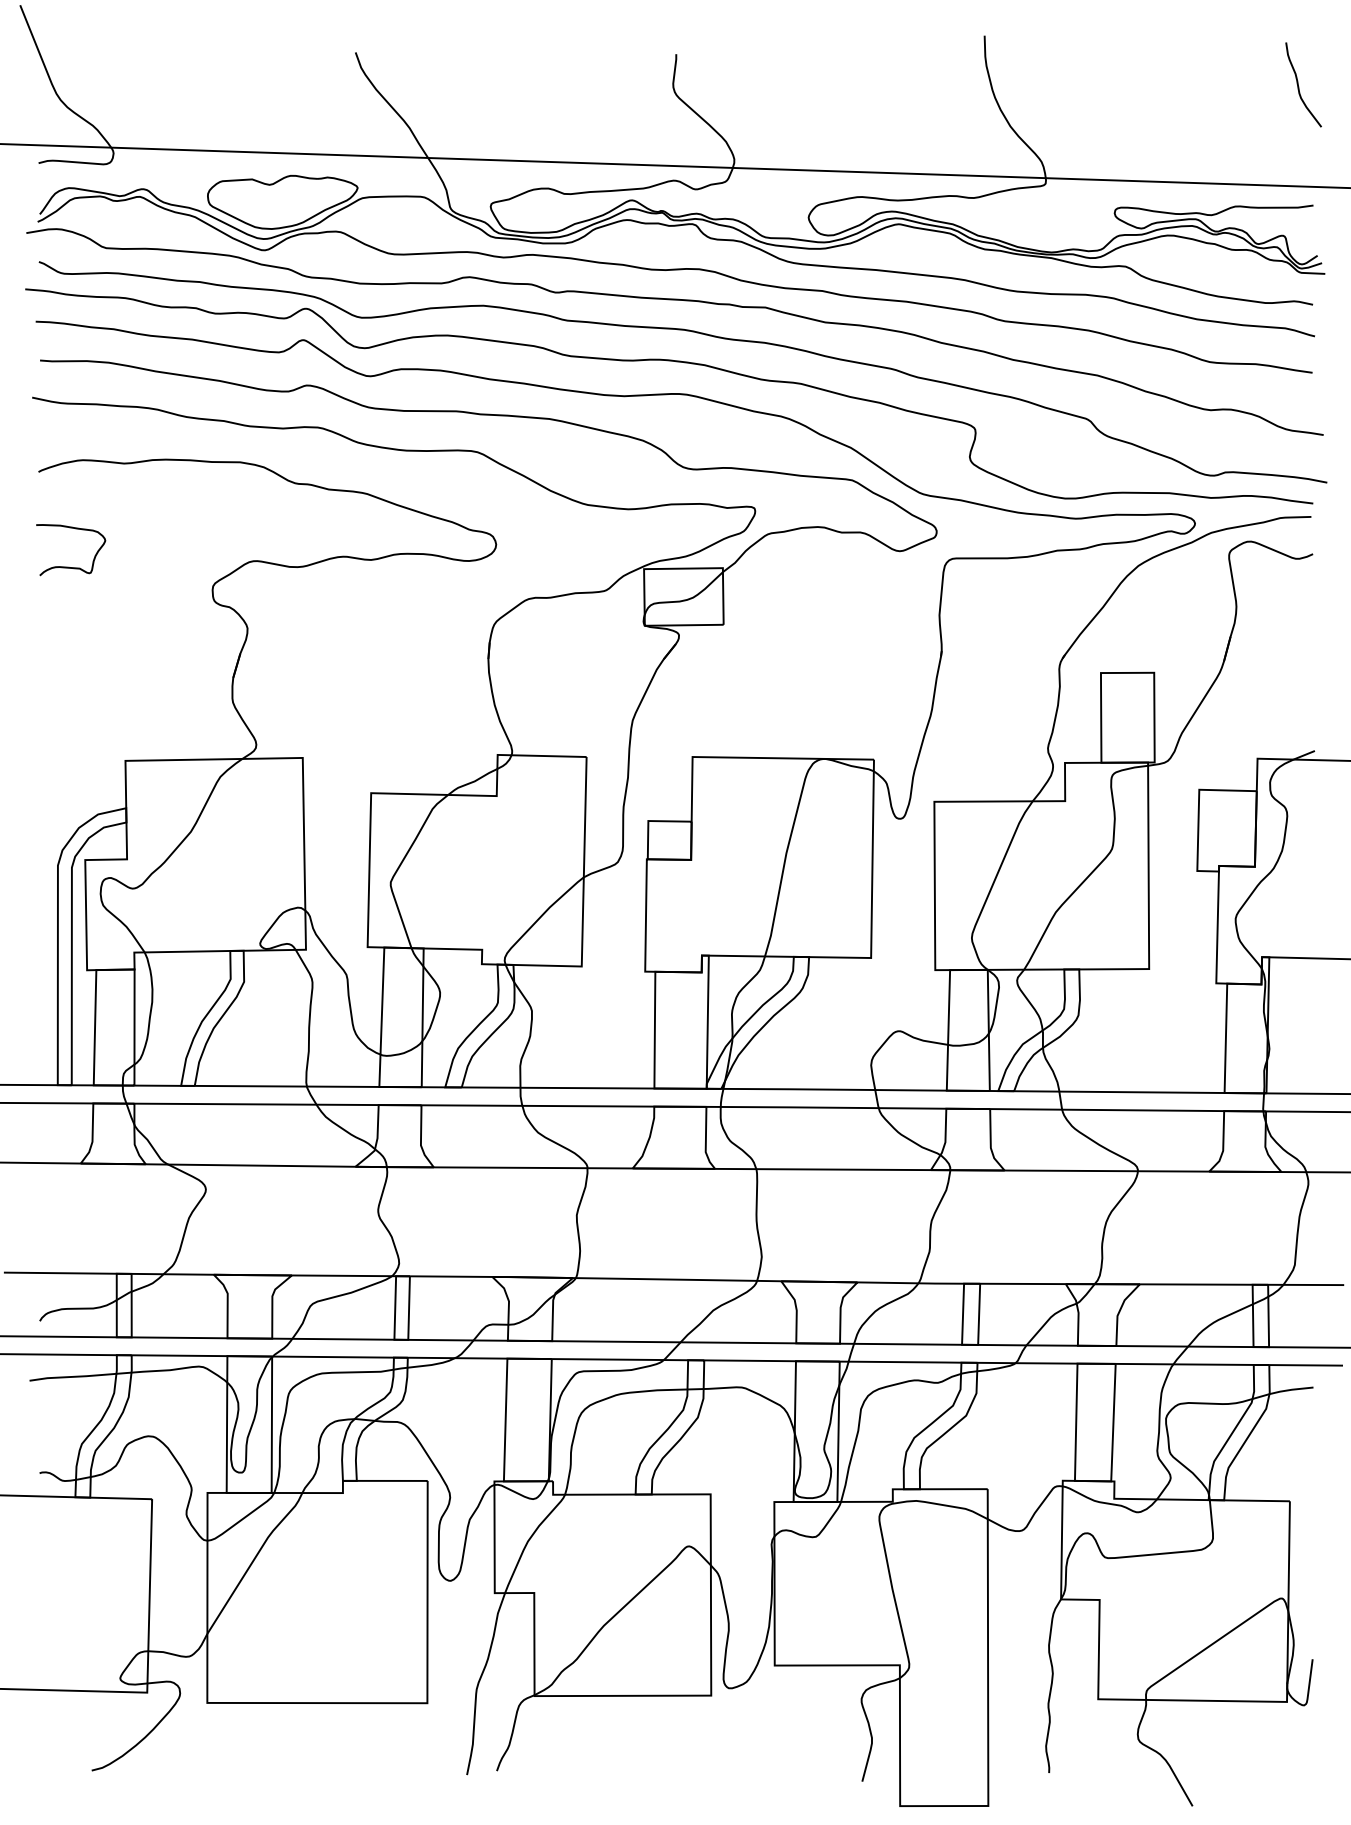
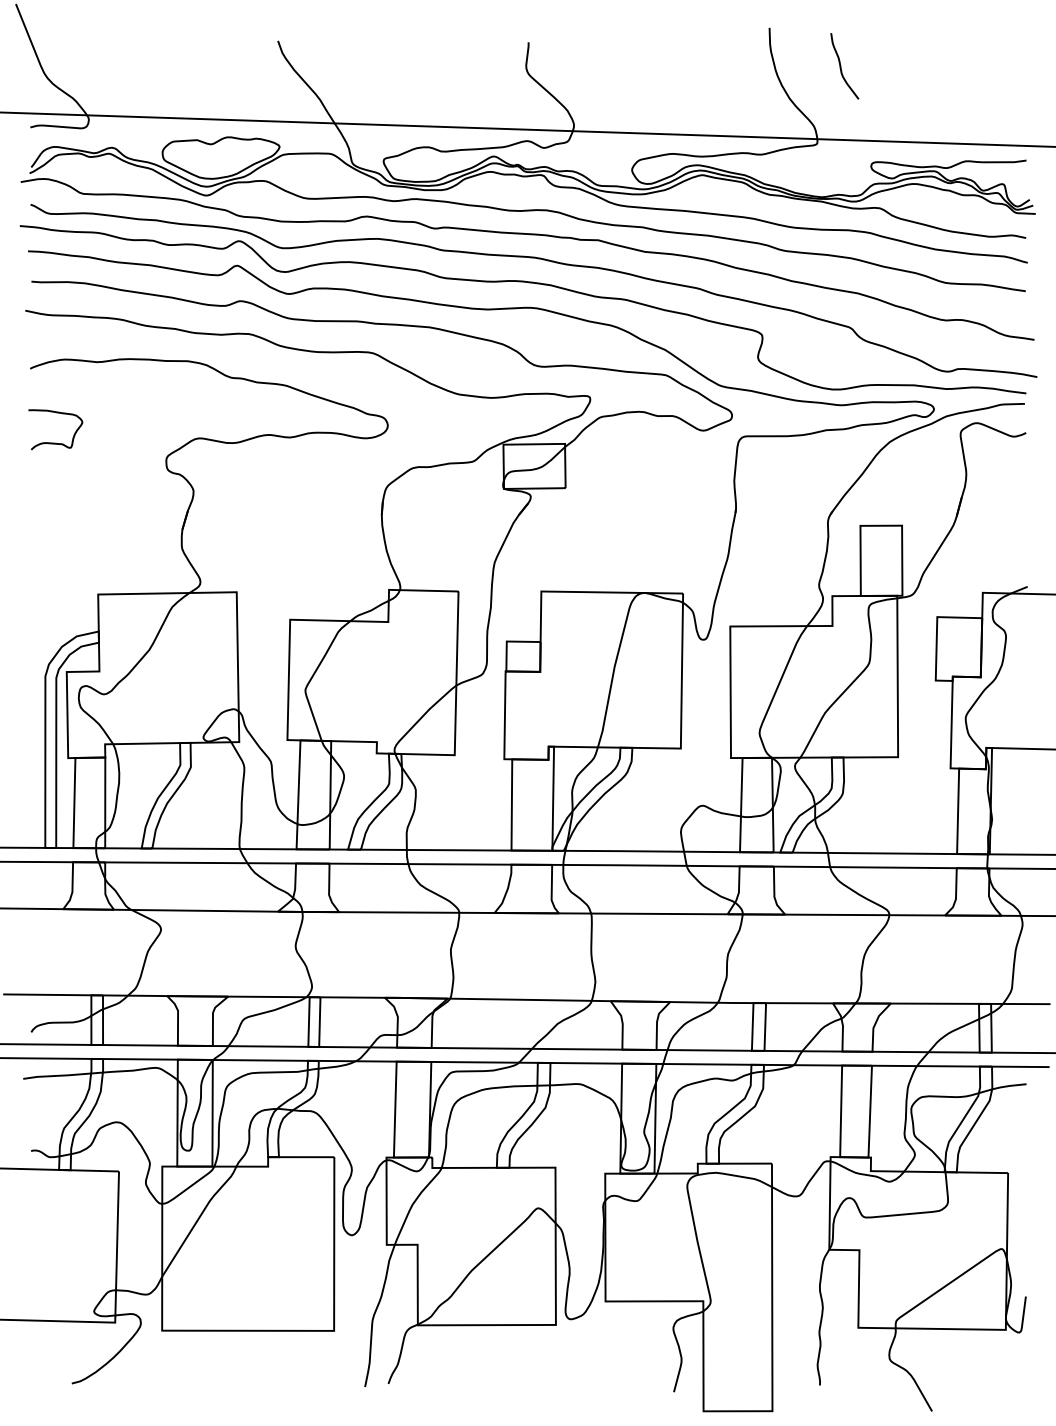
curve: (1299, 85) -> (841, 66), moved

